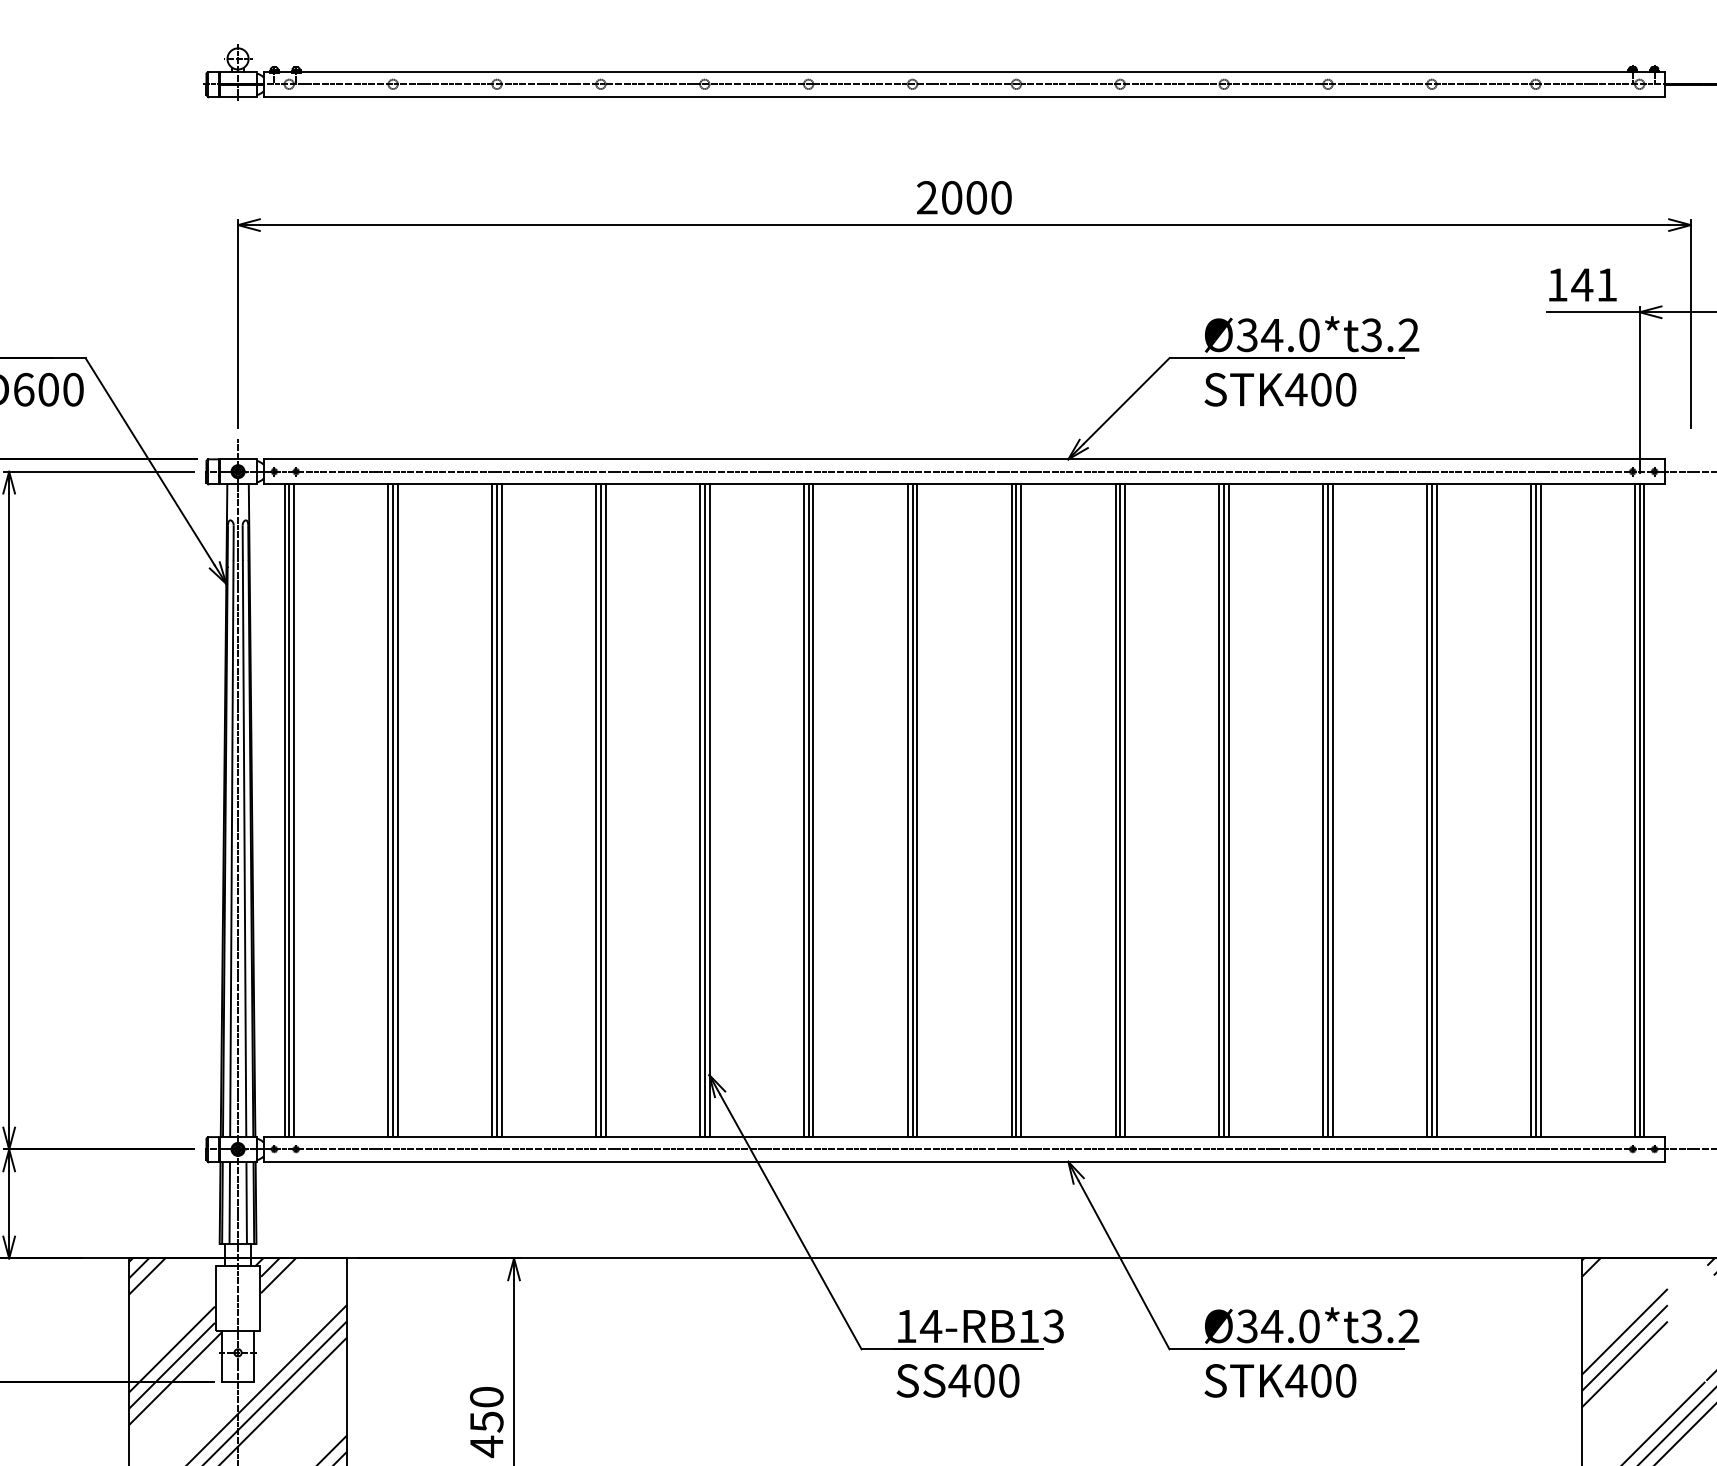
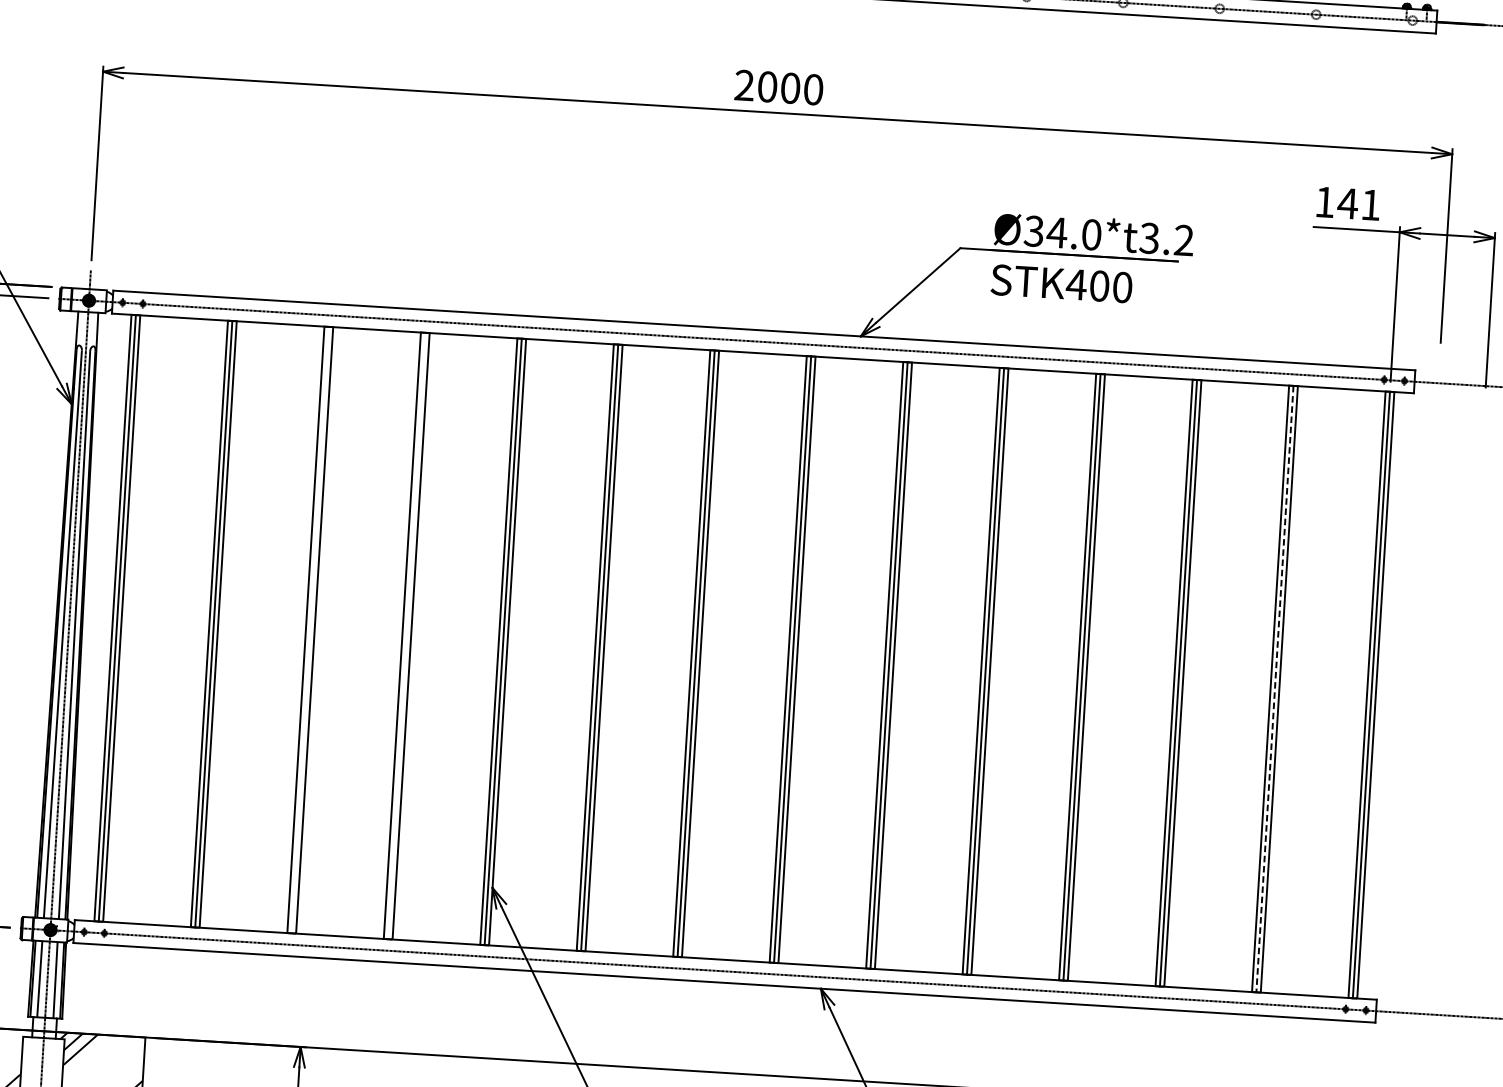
line: (497, 810) -> (310, 630), removed
line: (600, 810) -> (406, 635), removed
line: (1535, 810) -> (1274, 689), solid -> dashed

